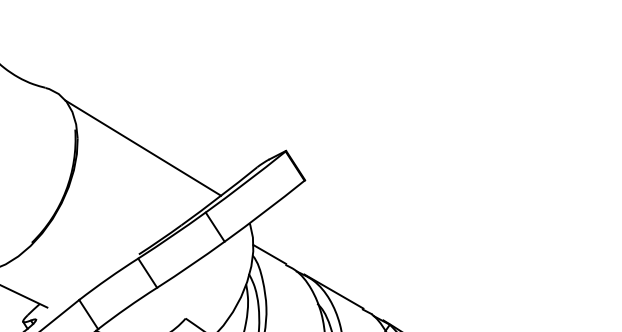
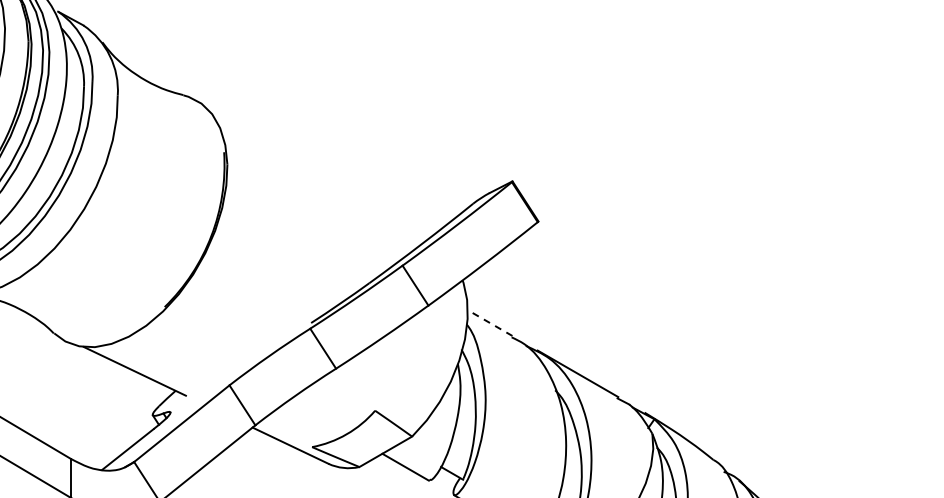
line: (142, 148) -> (316, 177), removed
line: (270, 254) -> (490, 323), solid -> dashed

